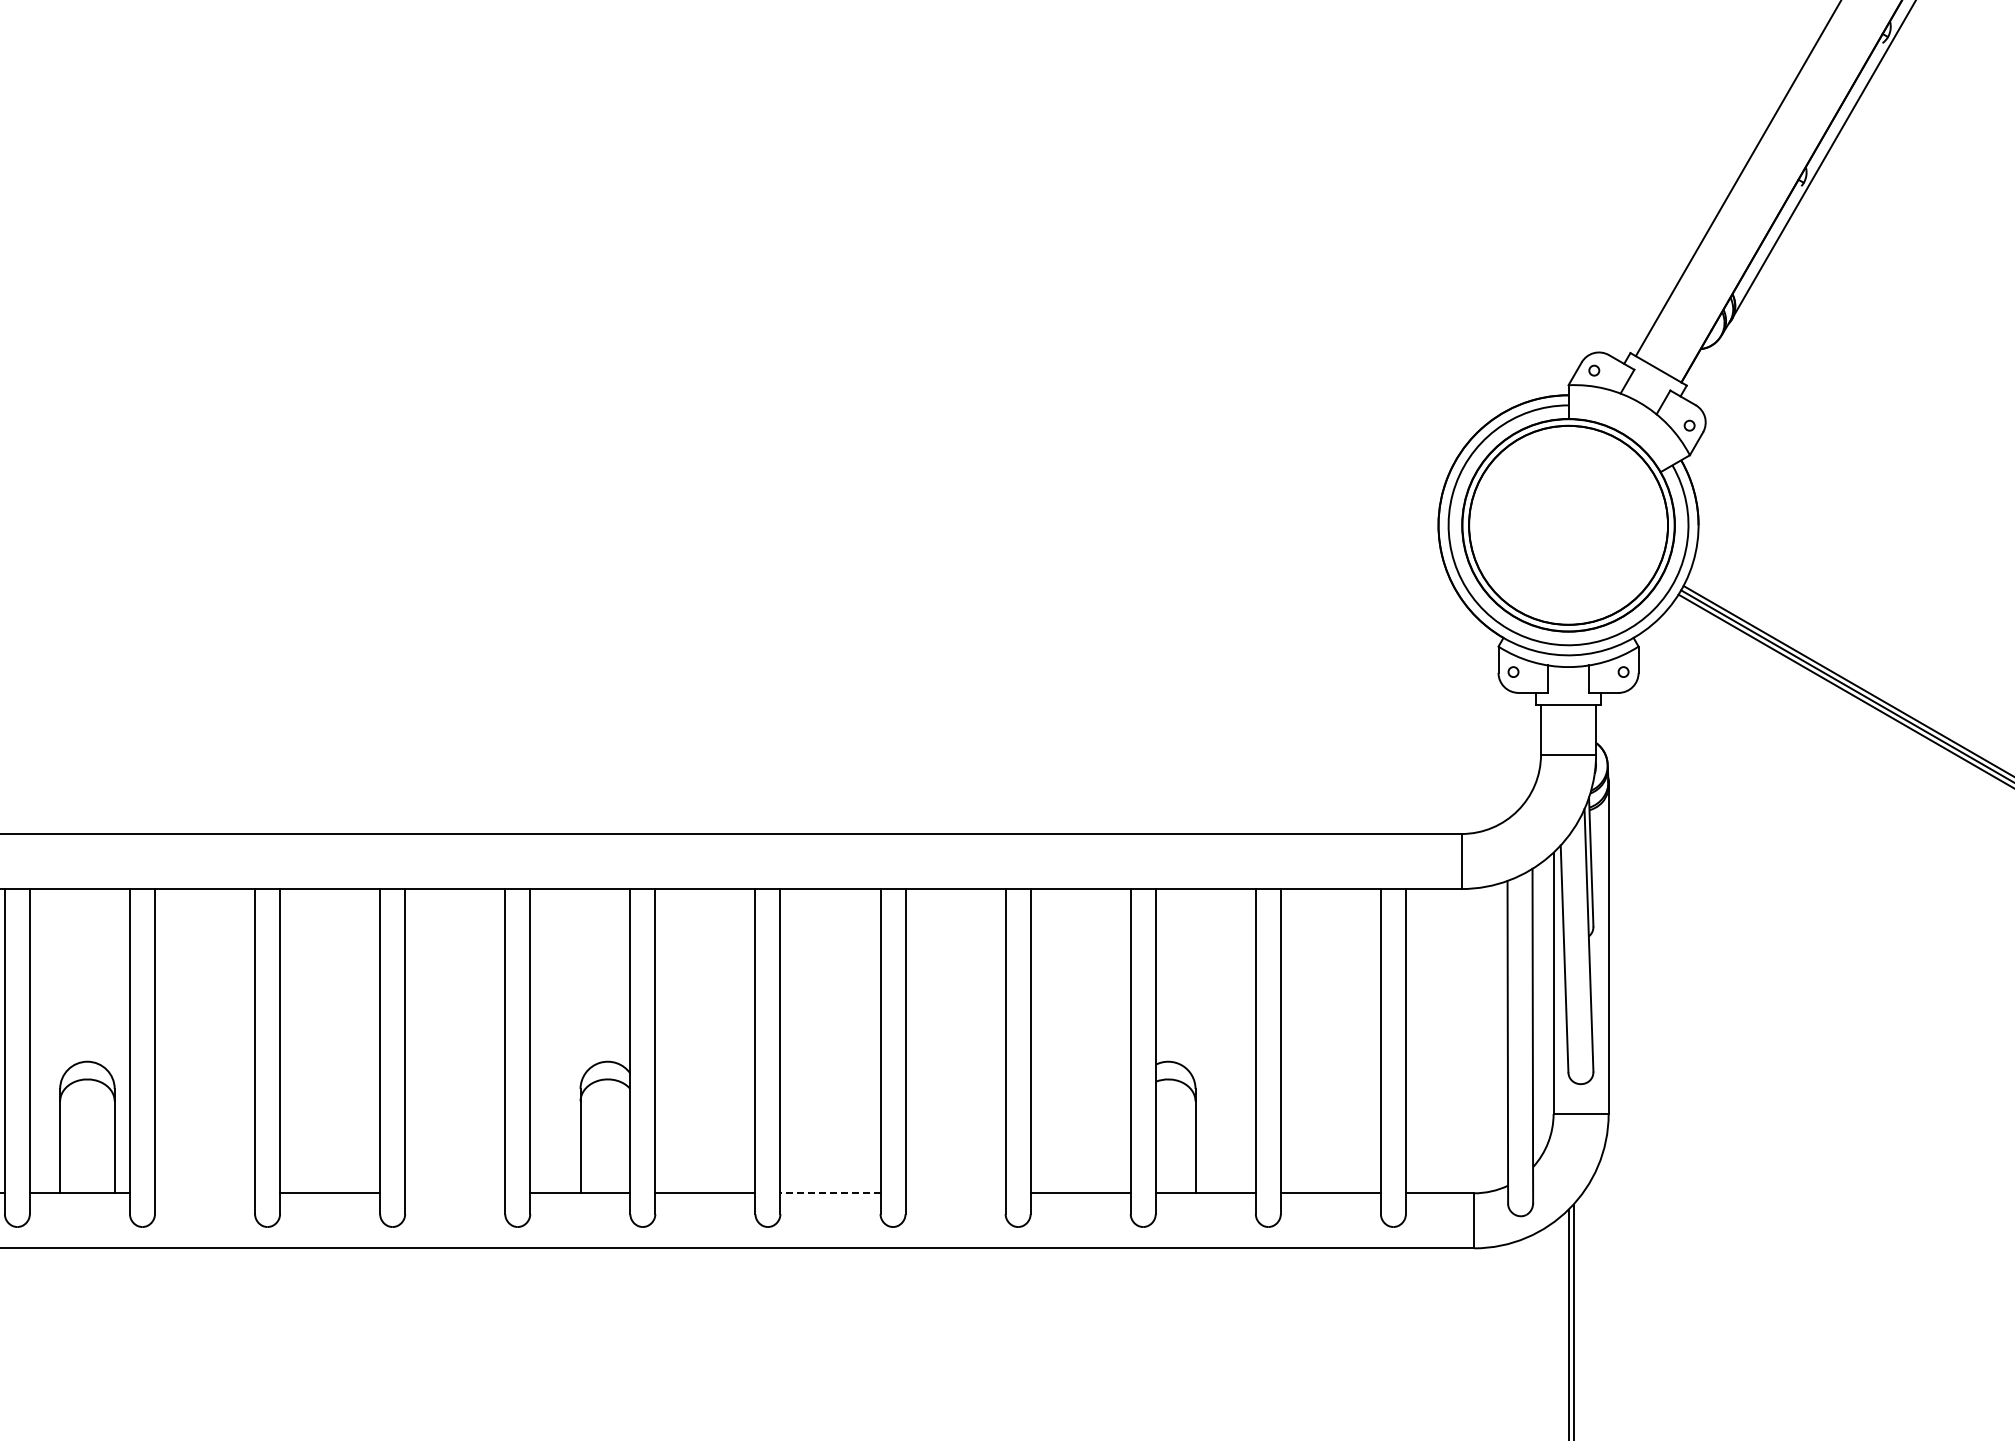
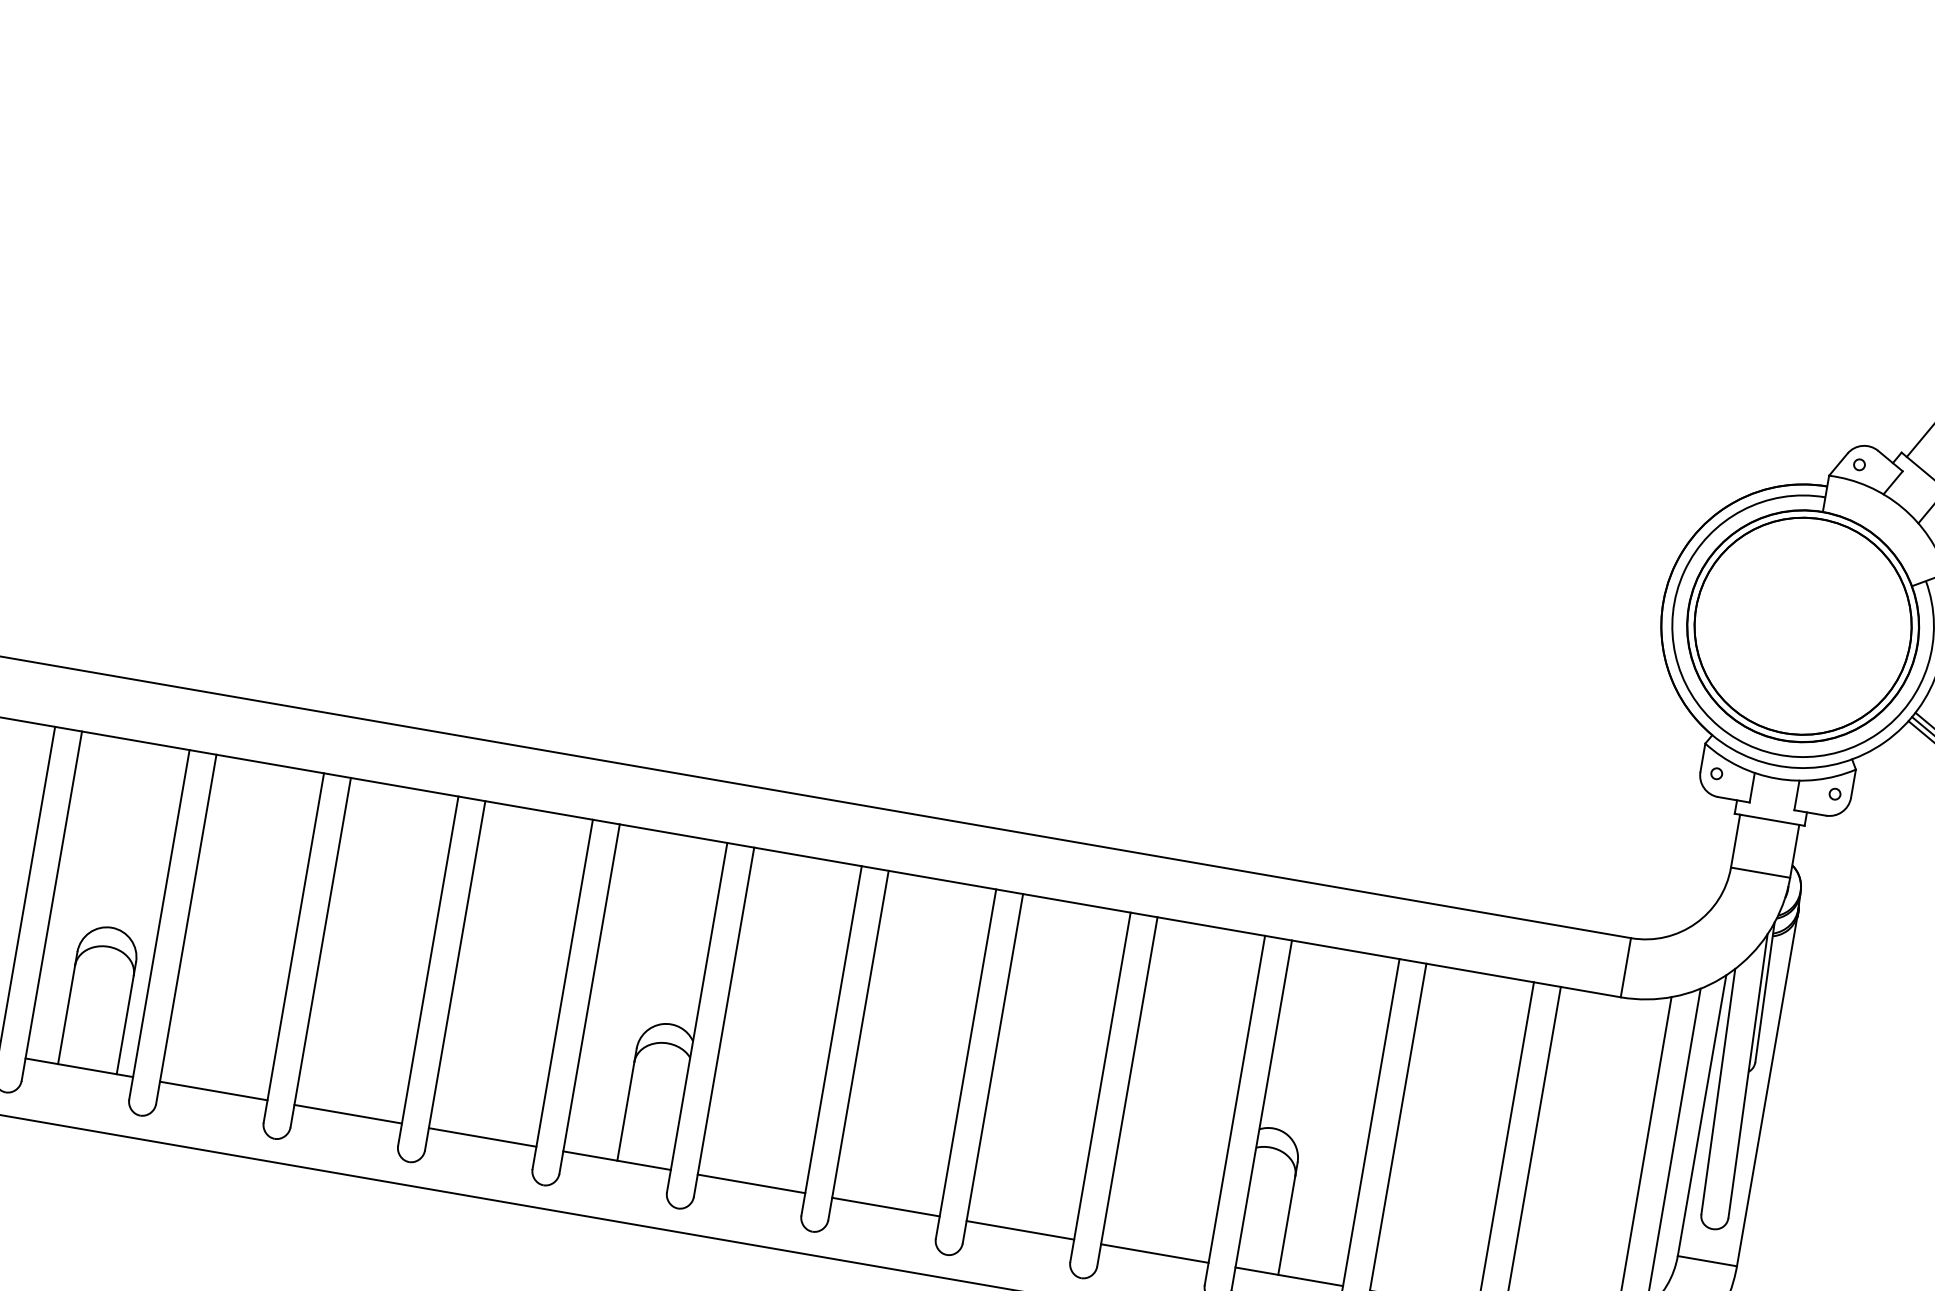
line: (204, 1193) -> (213, 1091), added
line: (455, 1193) -> (482, 1137), added
line: (830, 1193) -> (885, 1207), dashed -> solid
line: (955, 1193) -> (1020, 1230), added

